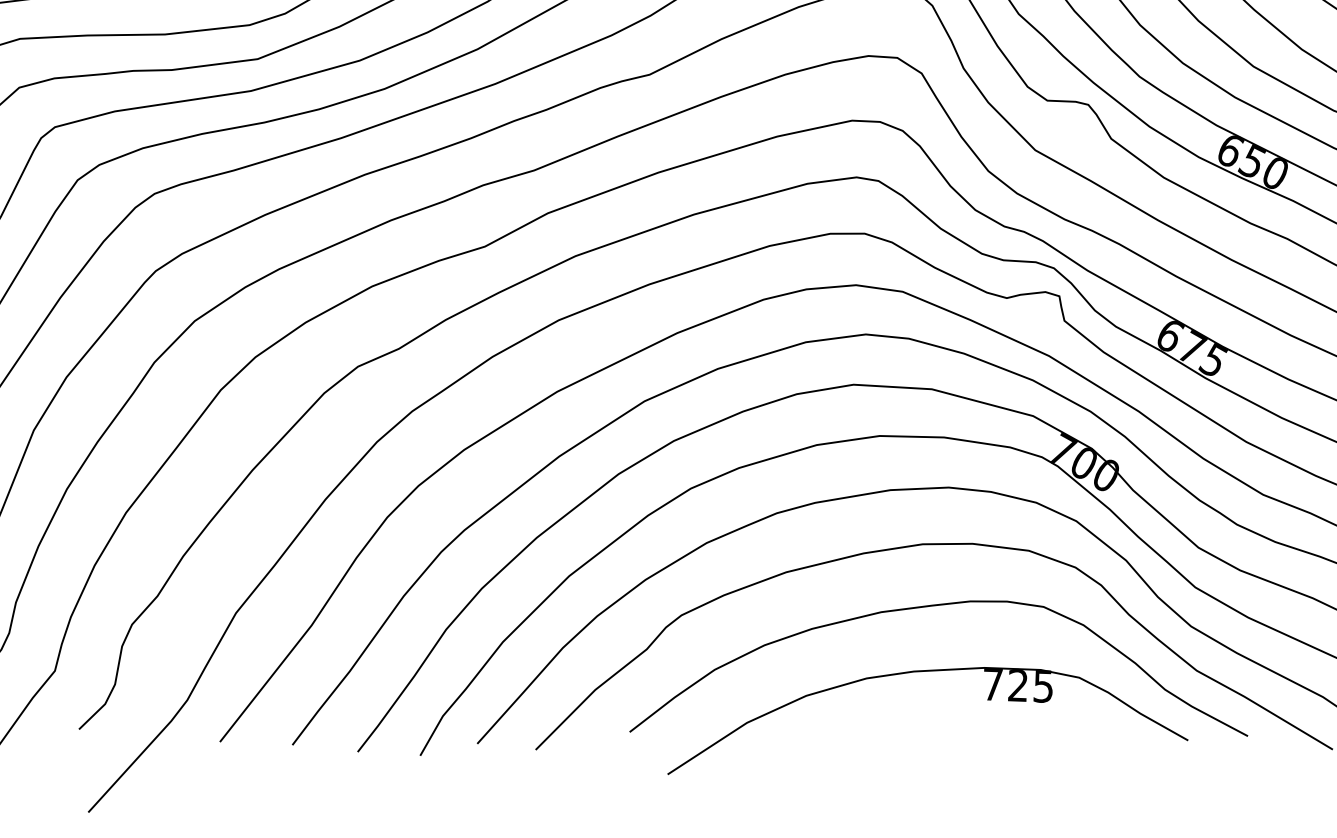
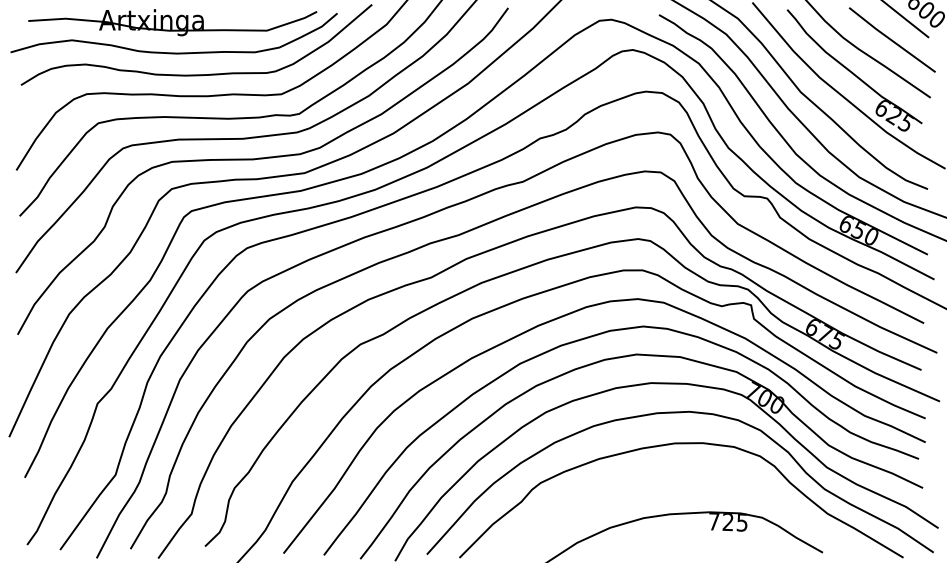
part: (923, 609) -> (675, 479), removed

